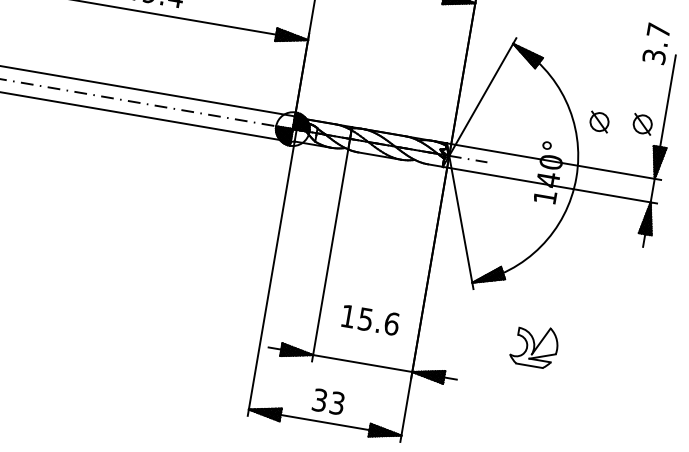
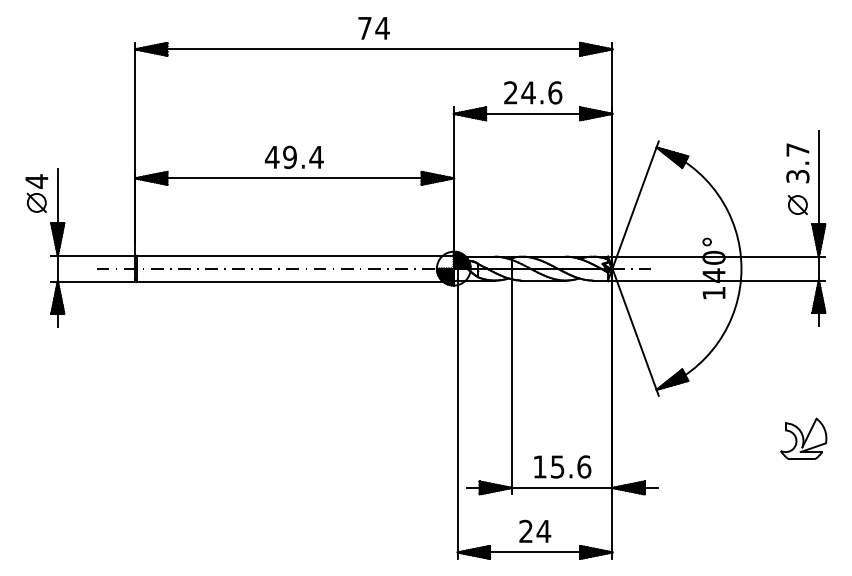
text: (656, 43) -> (797, 163), moved
part: (599, 121) -> (754, 209), removed
text: (370, 319) -> (562, 466), moved
part: (534, 345) -> (803, 438), moved
text: (329, 401) -> (535, 531), 33 -> 24

